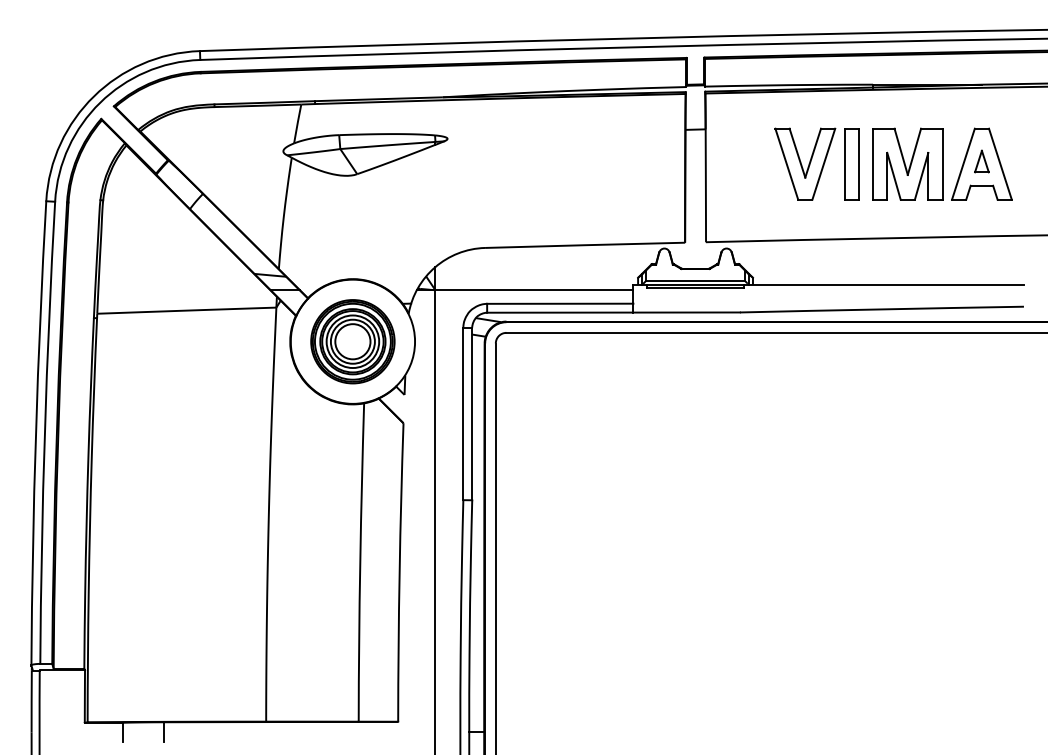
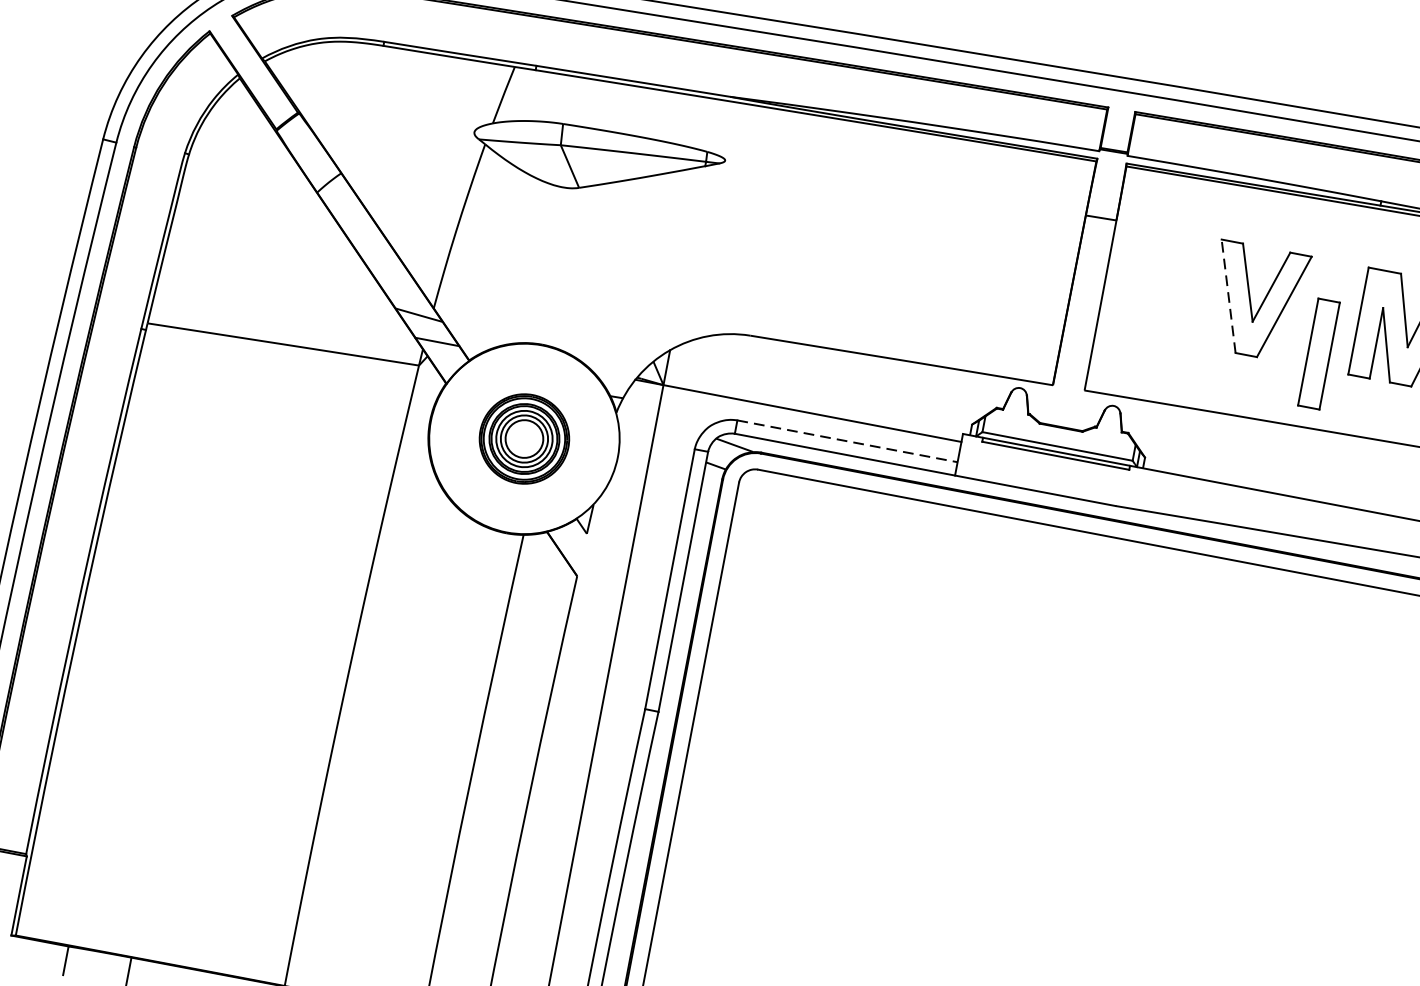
line: (786, 163) -> (1228, 295), solid -> dashed
part: (851, 164) -> (1318, 354), moved
line: (560, 303) -> (847, 440), solid -> dashed
part: (352, 341) -> (523, 438), size x0.7

